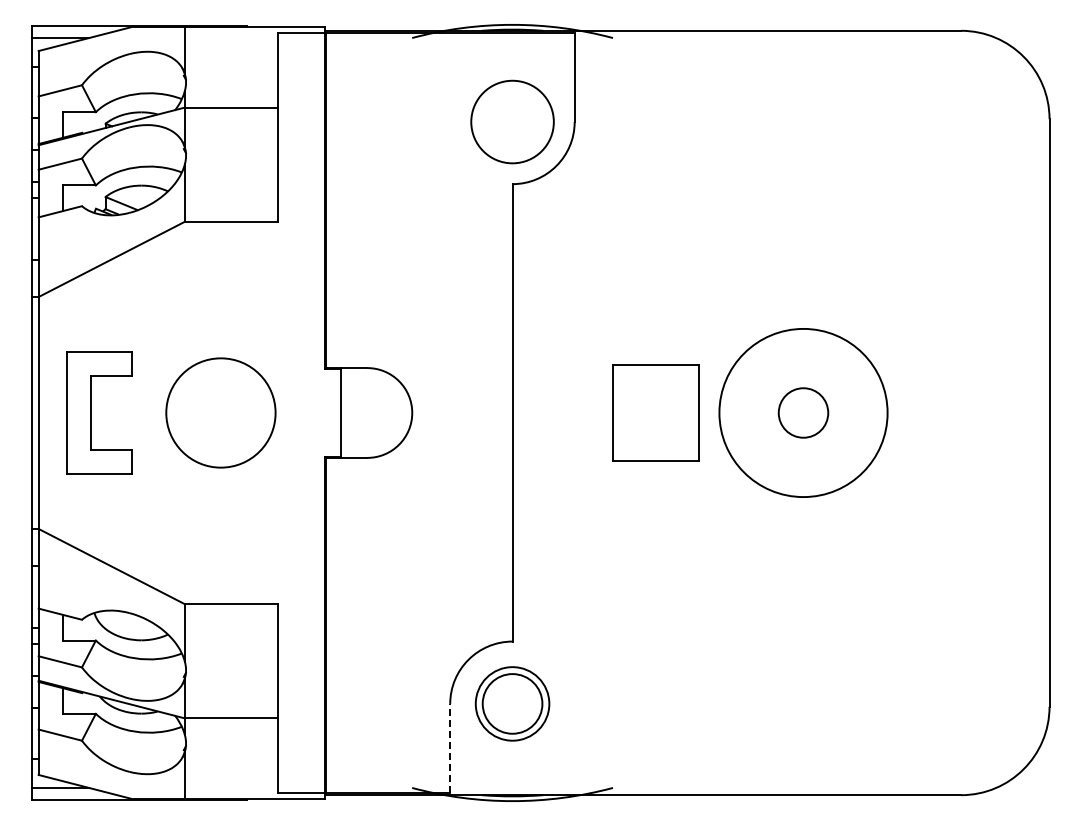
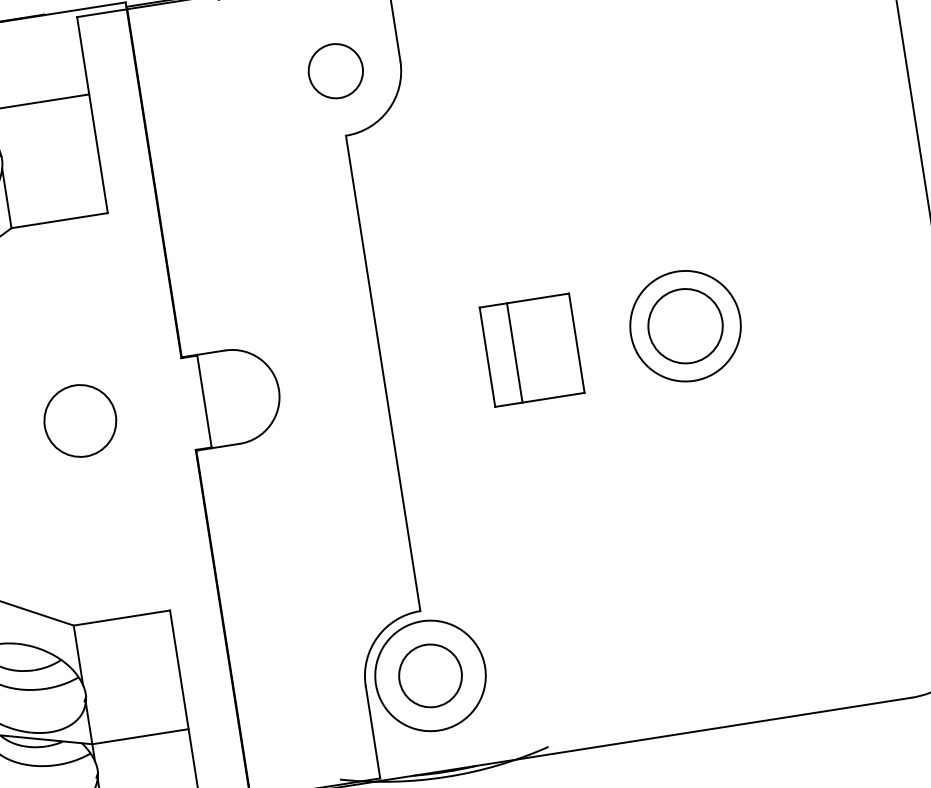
circle: (512, 121) -> (335, 70), size x0.62
circle: (221, 412) -> (80, 420), size x0.62
line: (639, 412) -> (515, 352), added
circle: (803, 412) -> (685, 325), size x0.62
circle: (803, 412) -> (685, 325), size x1.43
circle: (512, 703) -> (430, 675), size x1.43
line: (450, 747) -> (373, 731), dashed -> solid

